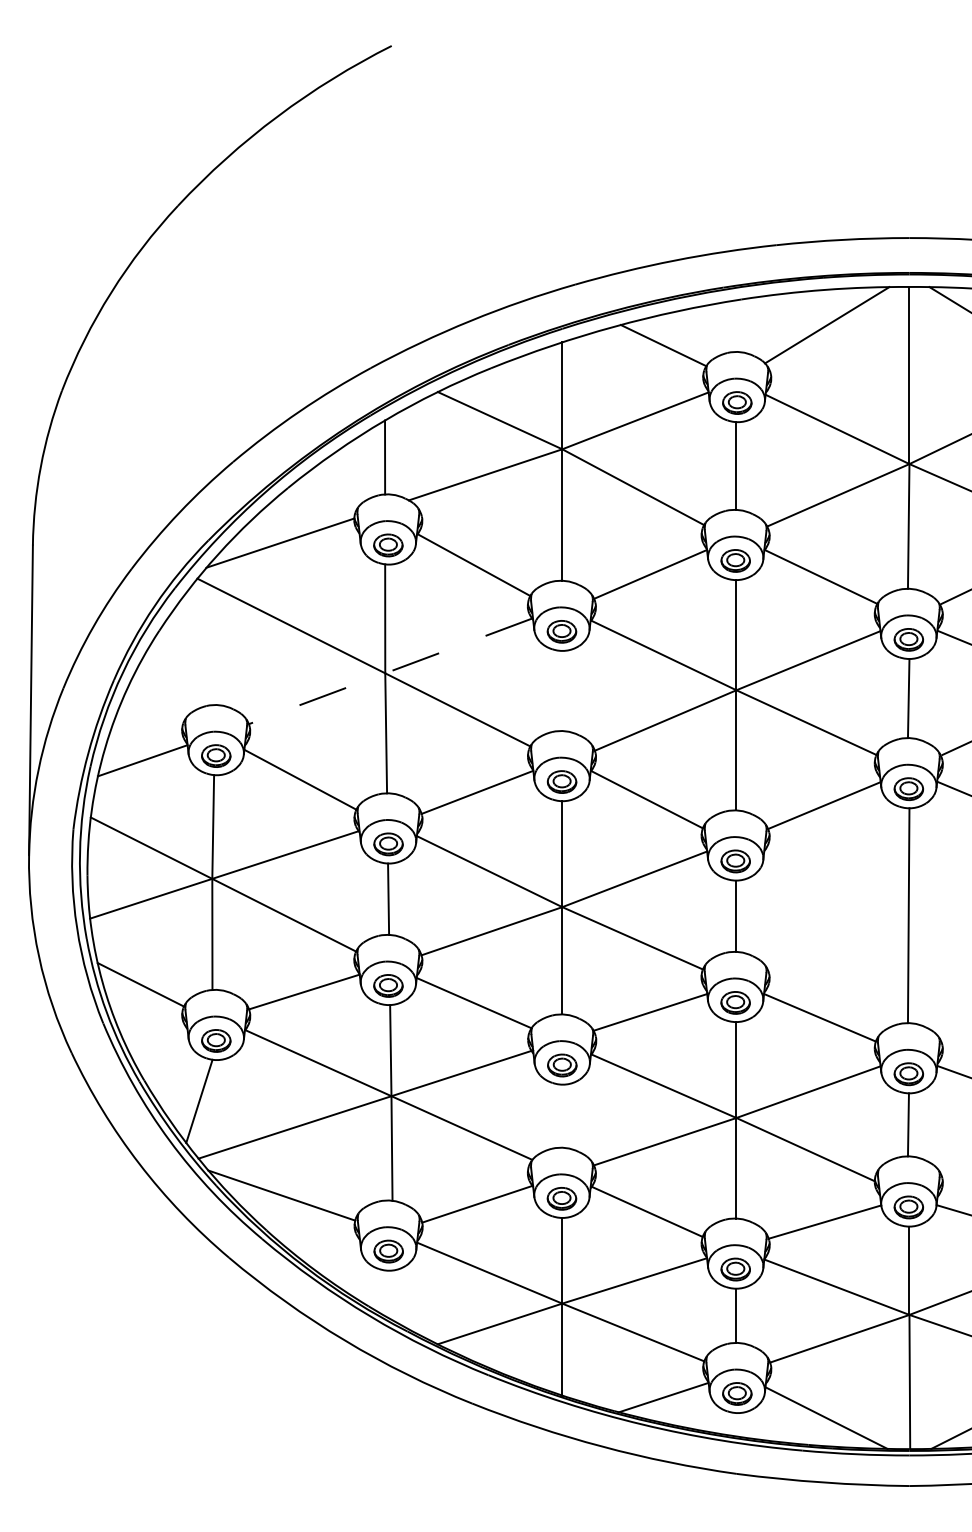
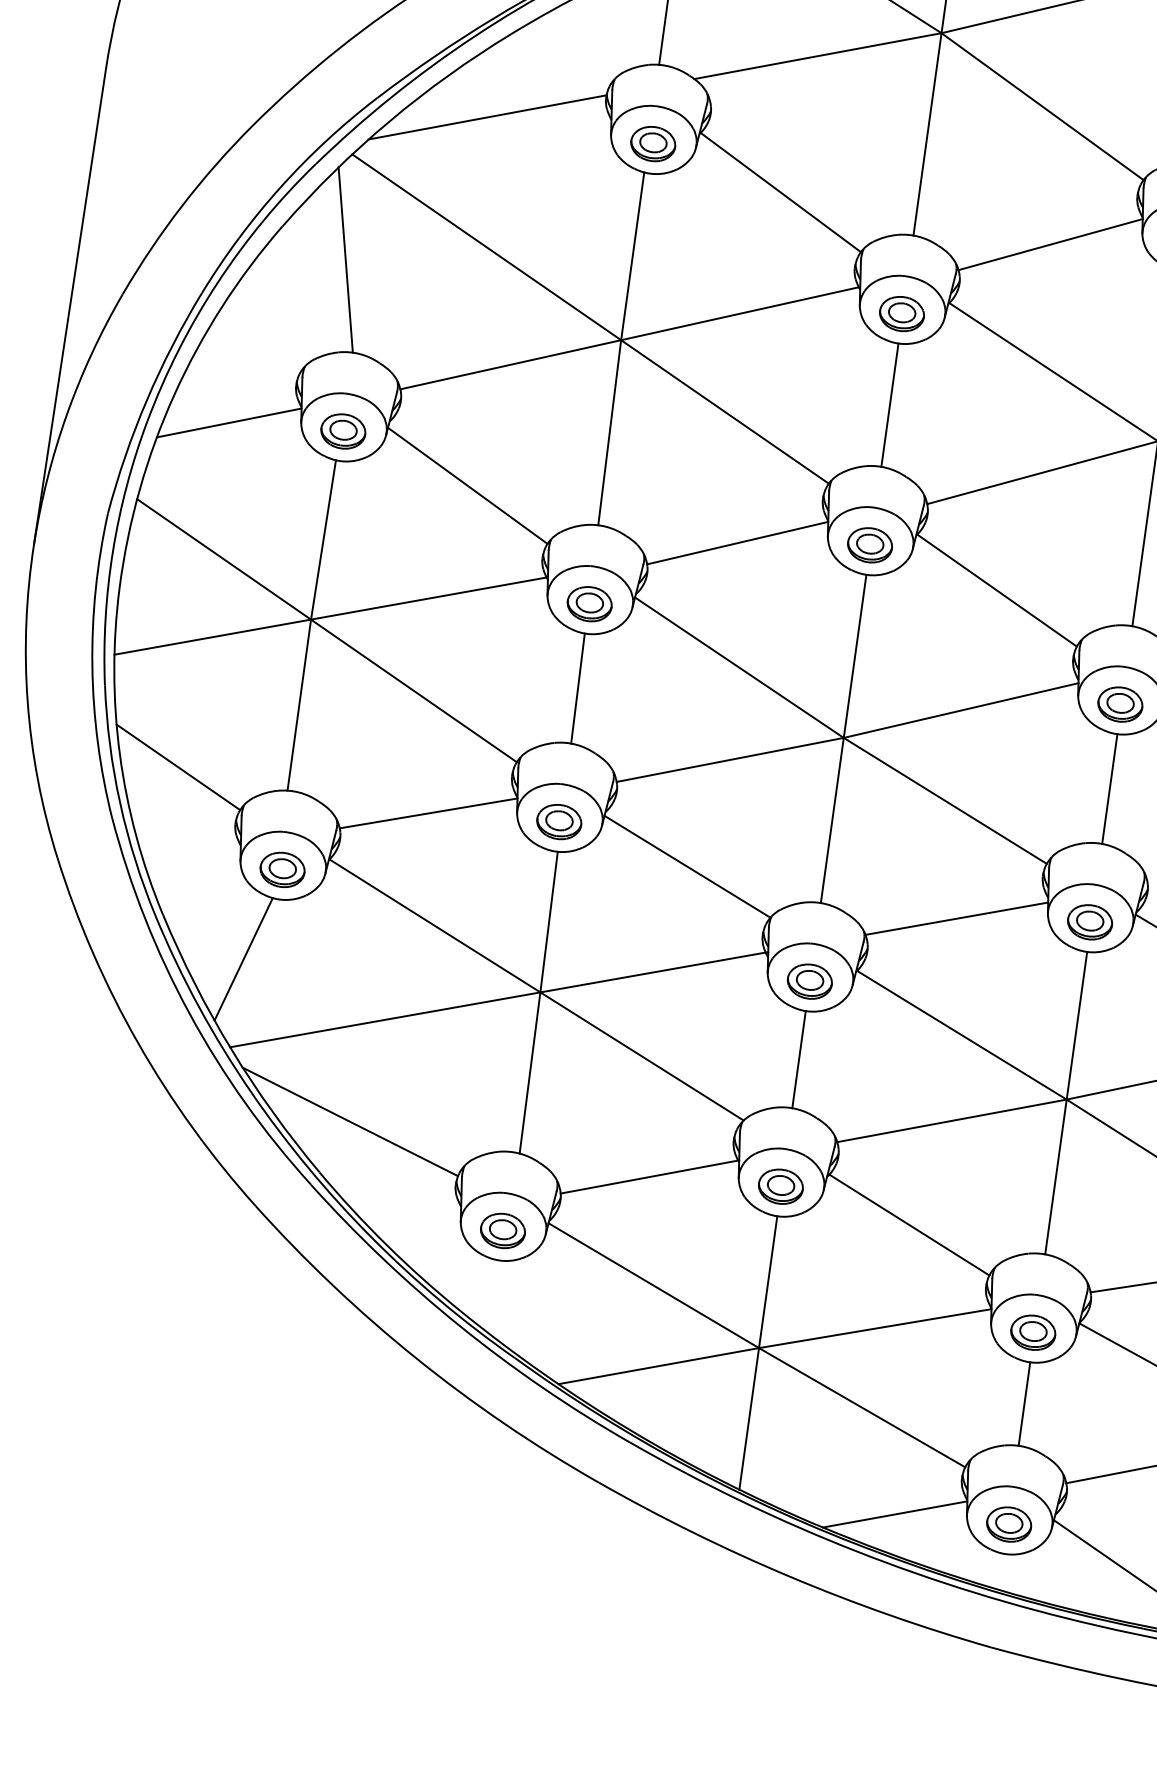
line: (202, 646) -> (345, 259), added
line: (390, 671) -> (629, 338), dashed -> solid
line: (562, 691) -> (890, 406), added
line: (562, 1115) -> (799, 1058), added

